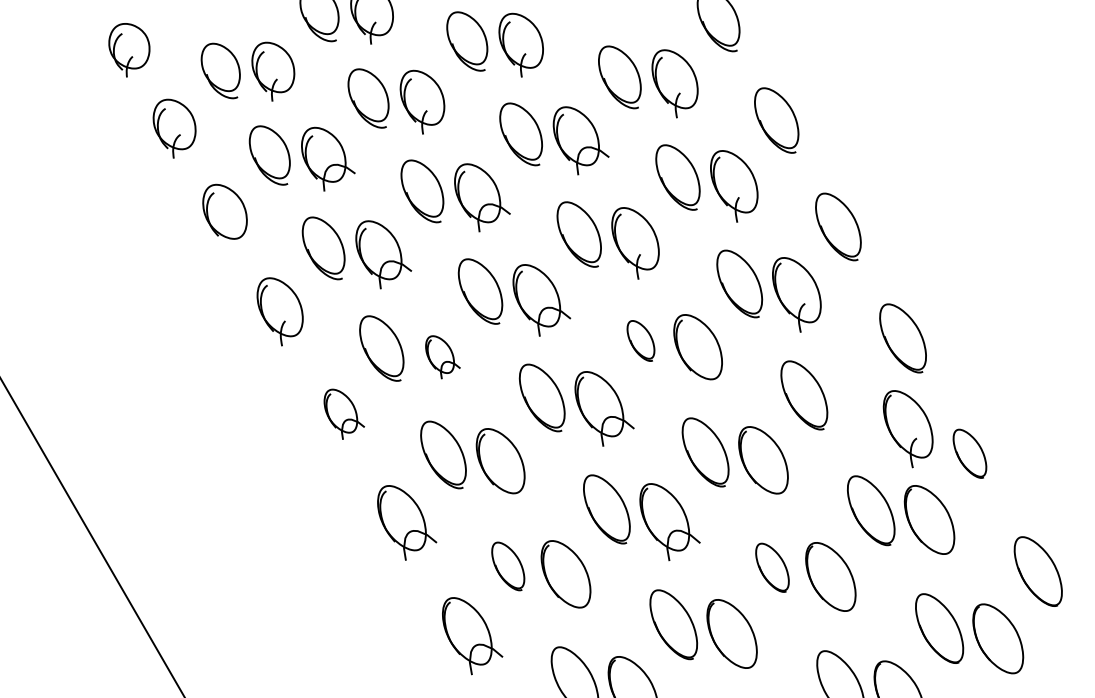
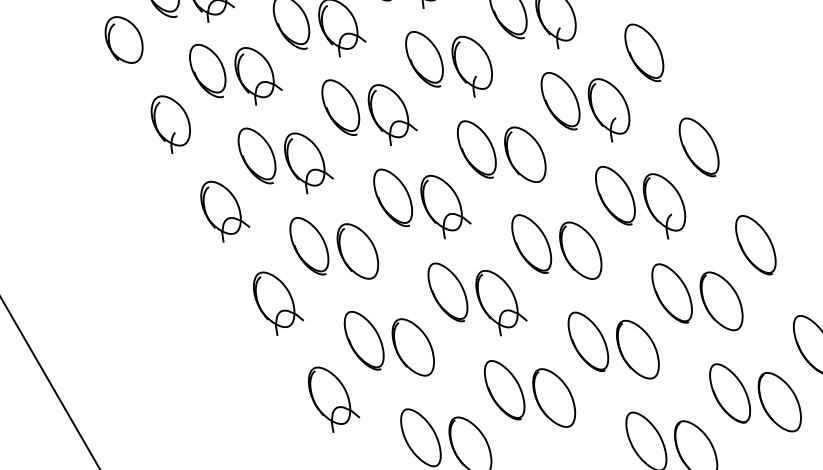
part: (640, 340) -> (476, 149), size x1.67
part: (442, 357) -> (308, 163), size x1.67
part: (344, 414) -> (225, 211), size x1.43
part: (907, 429) -> (663, 206), moved
part: (969, 453) -> (755, 244), size x1.43
part: (508, 566) -> (364, 340), size x1.43
part: (772, 567) -> (588, 341), size x1.43

